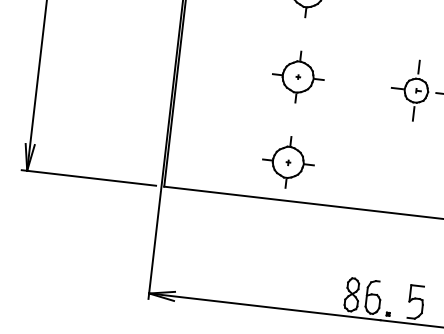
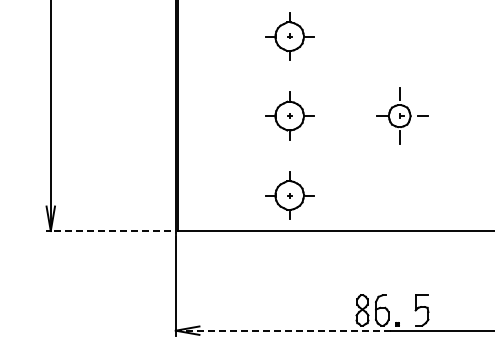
line: (89, 178) -> (108, 231), solid -> dashed
line: (264, 306) -> (283, 330), solid -> dashed

